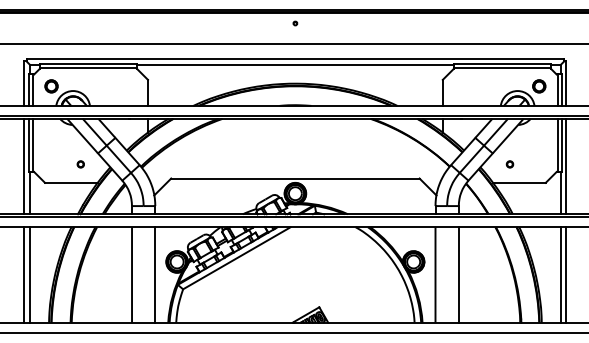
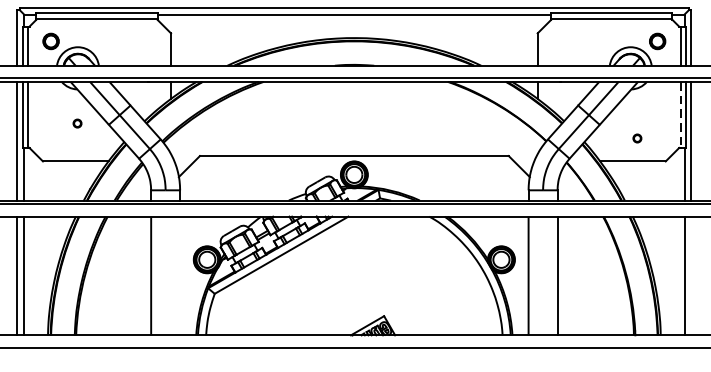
line: (557, 145) -> (680, 114), solid -> dashed
part: (80, 164) -> (77, 123), moved
part: (509, 164) -> (636, 138), moved
line: (155, 274) -> (180, 275), removed
line: (566, 274) -> (691, 275), removed

